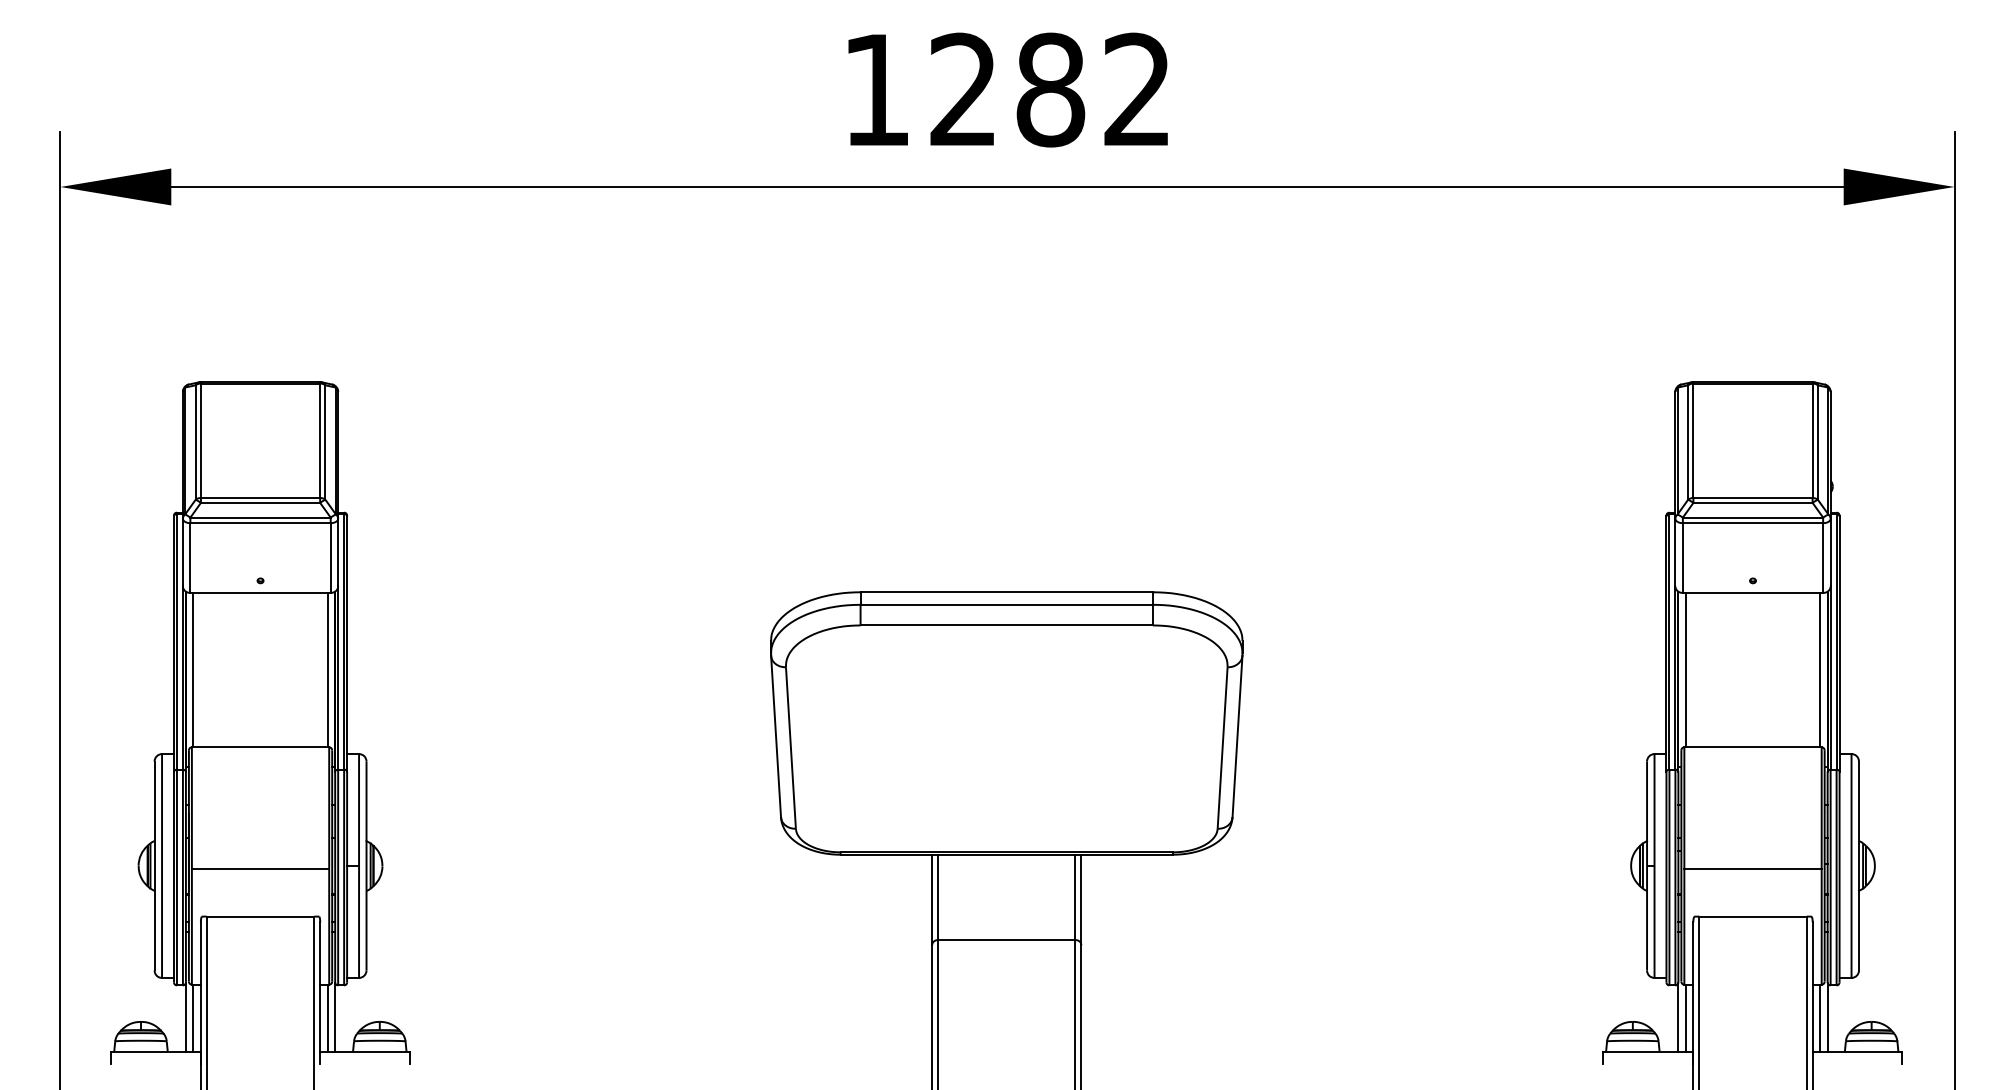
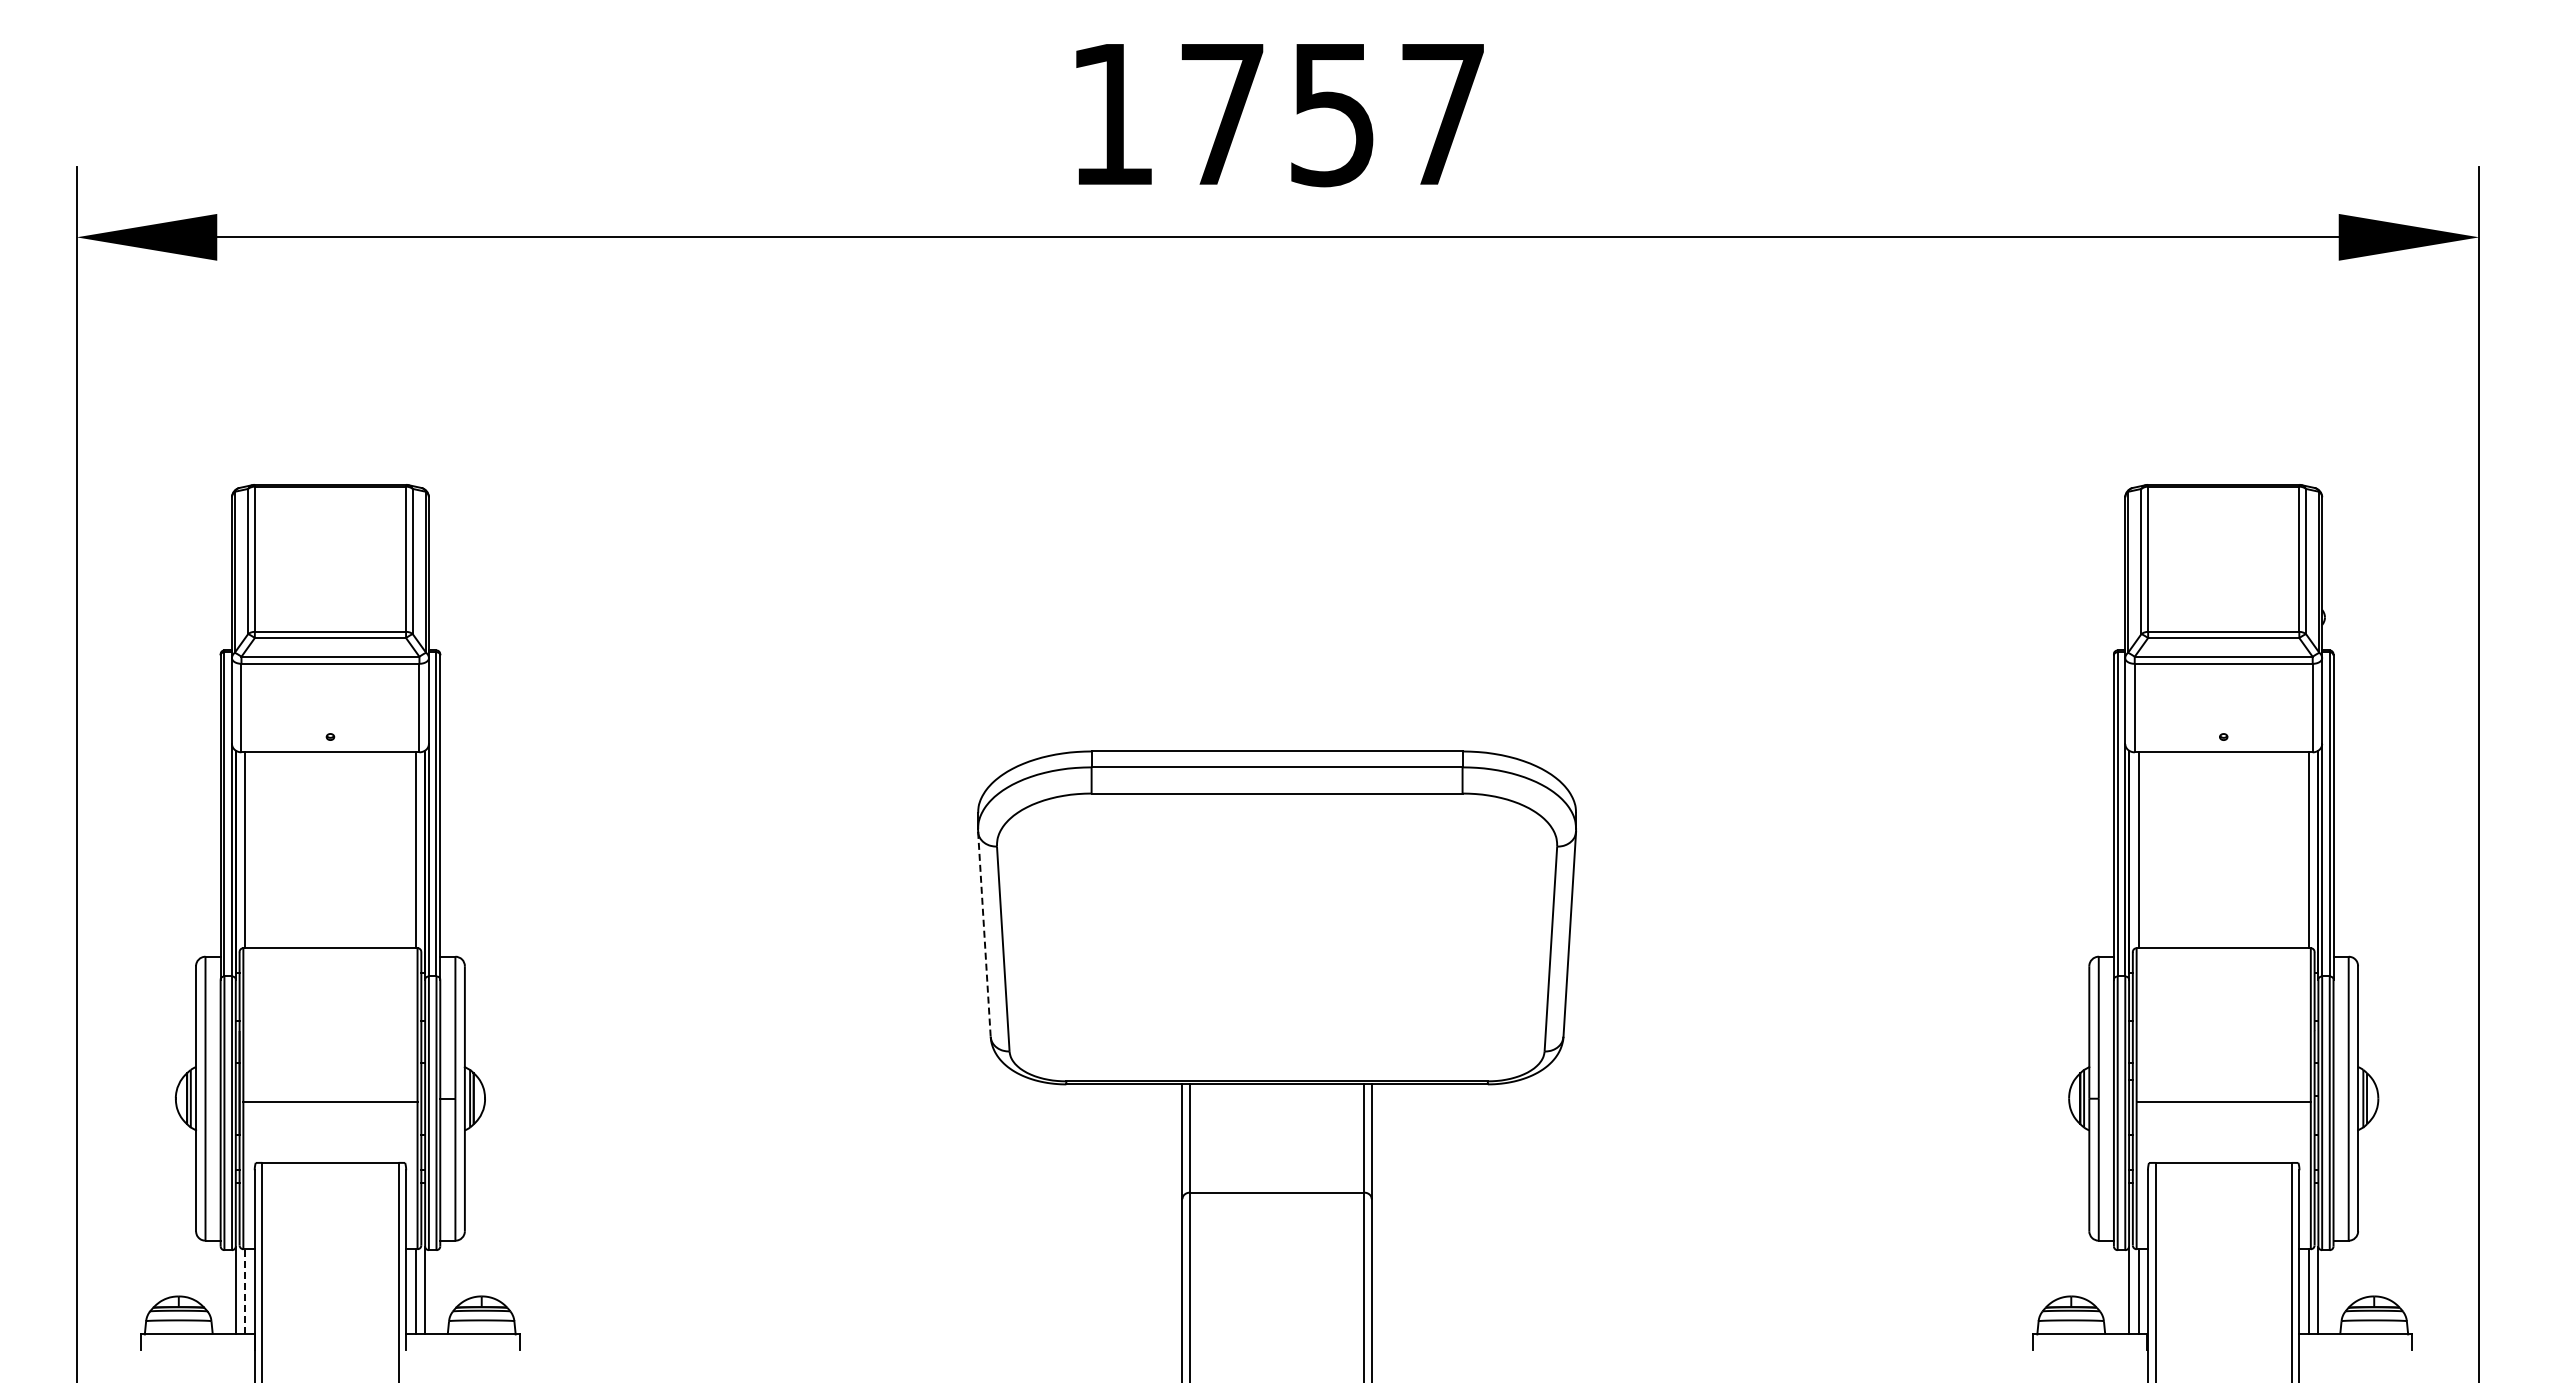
text: (1049, 90) -> (1331, 114), 1282 -> 1757
line: (776, 736) -> (984, 934), solid -> dashed
line: (193, 1017) -> (245, 1291), solid -> dashed

